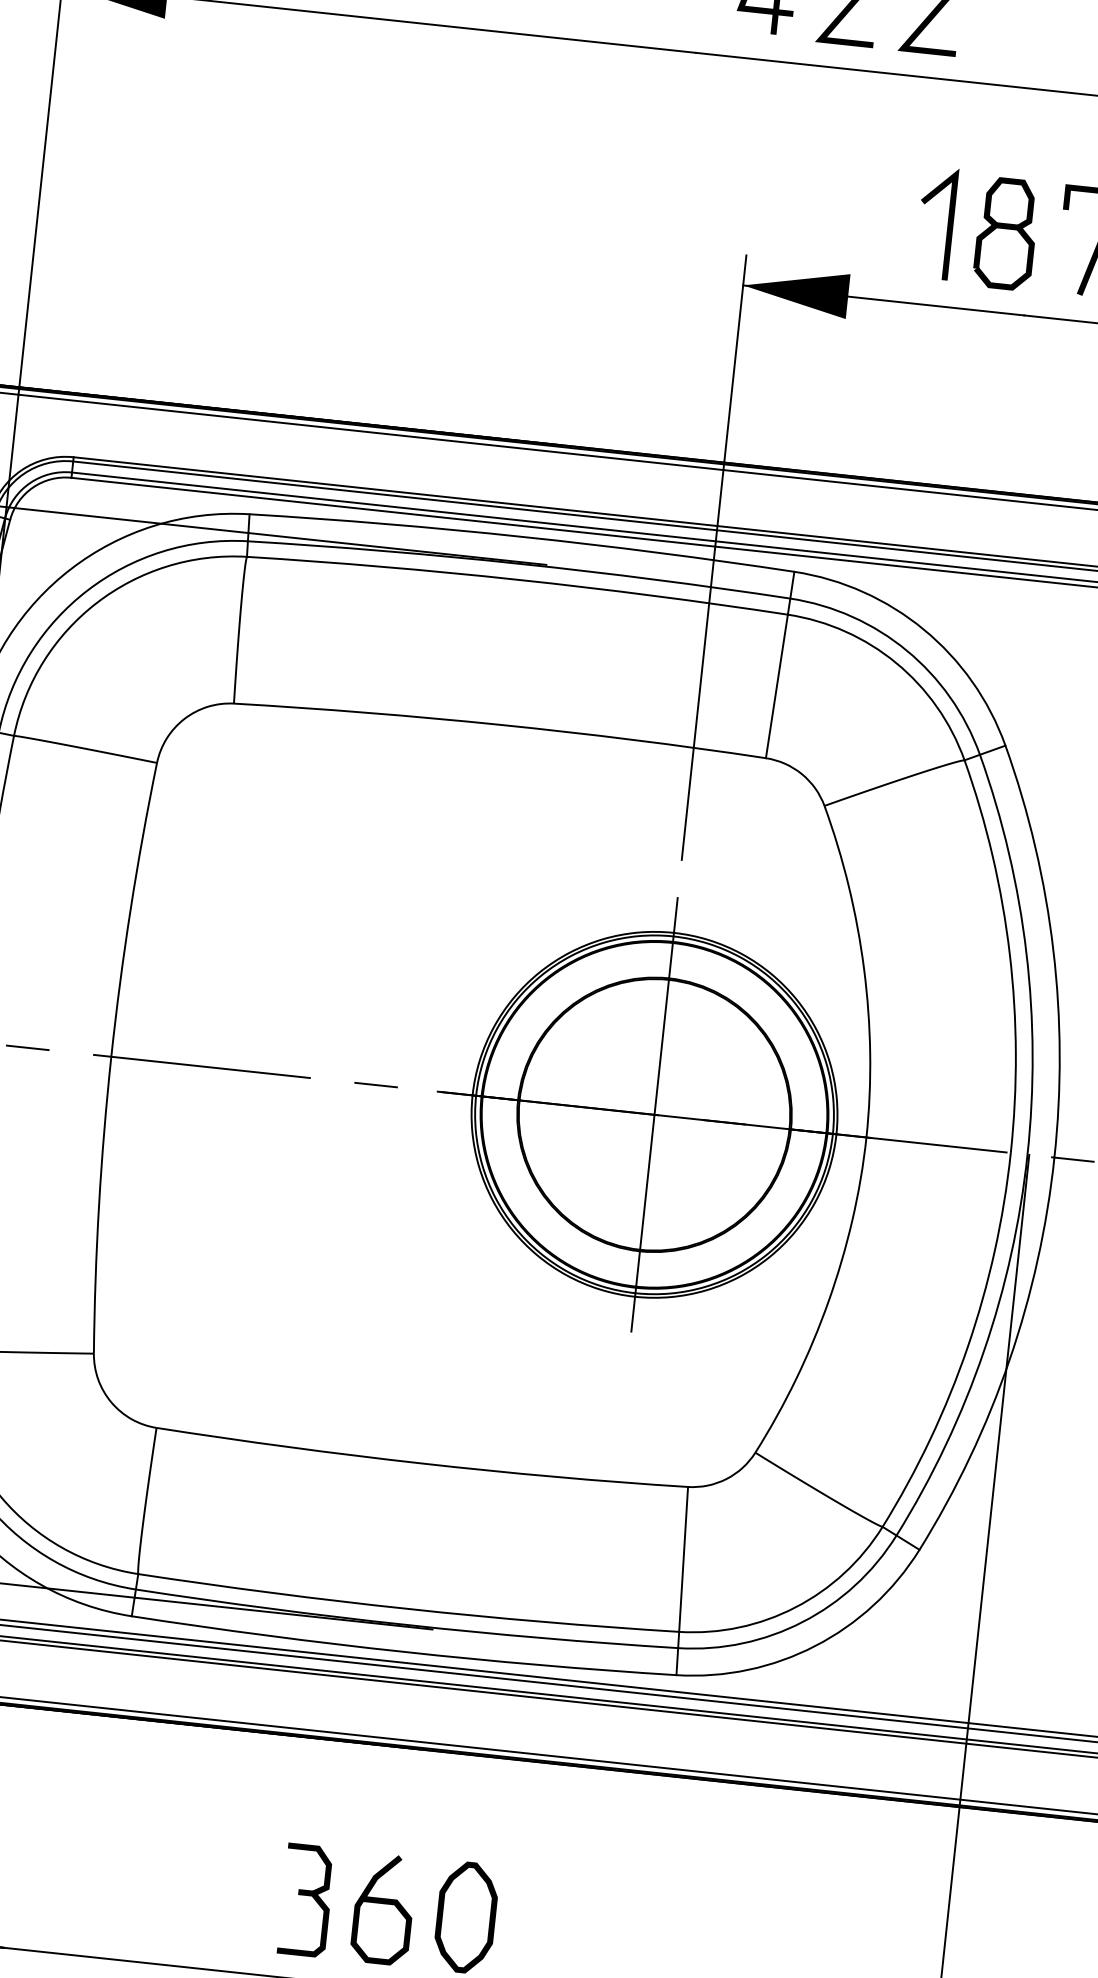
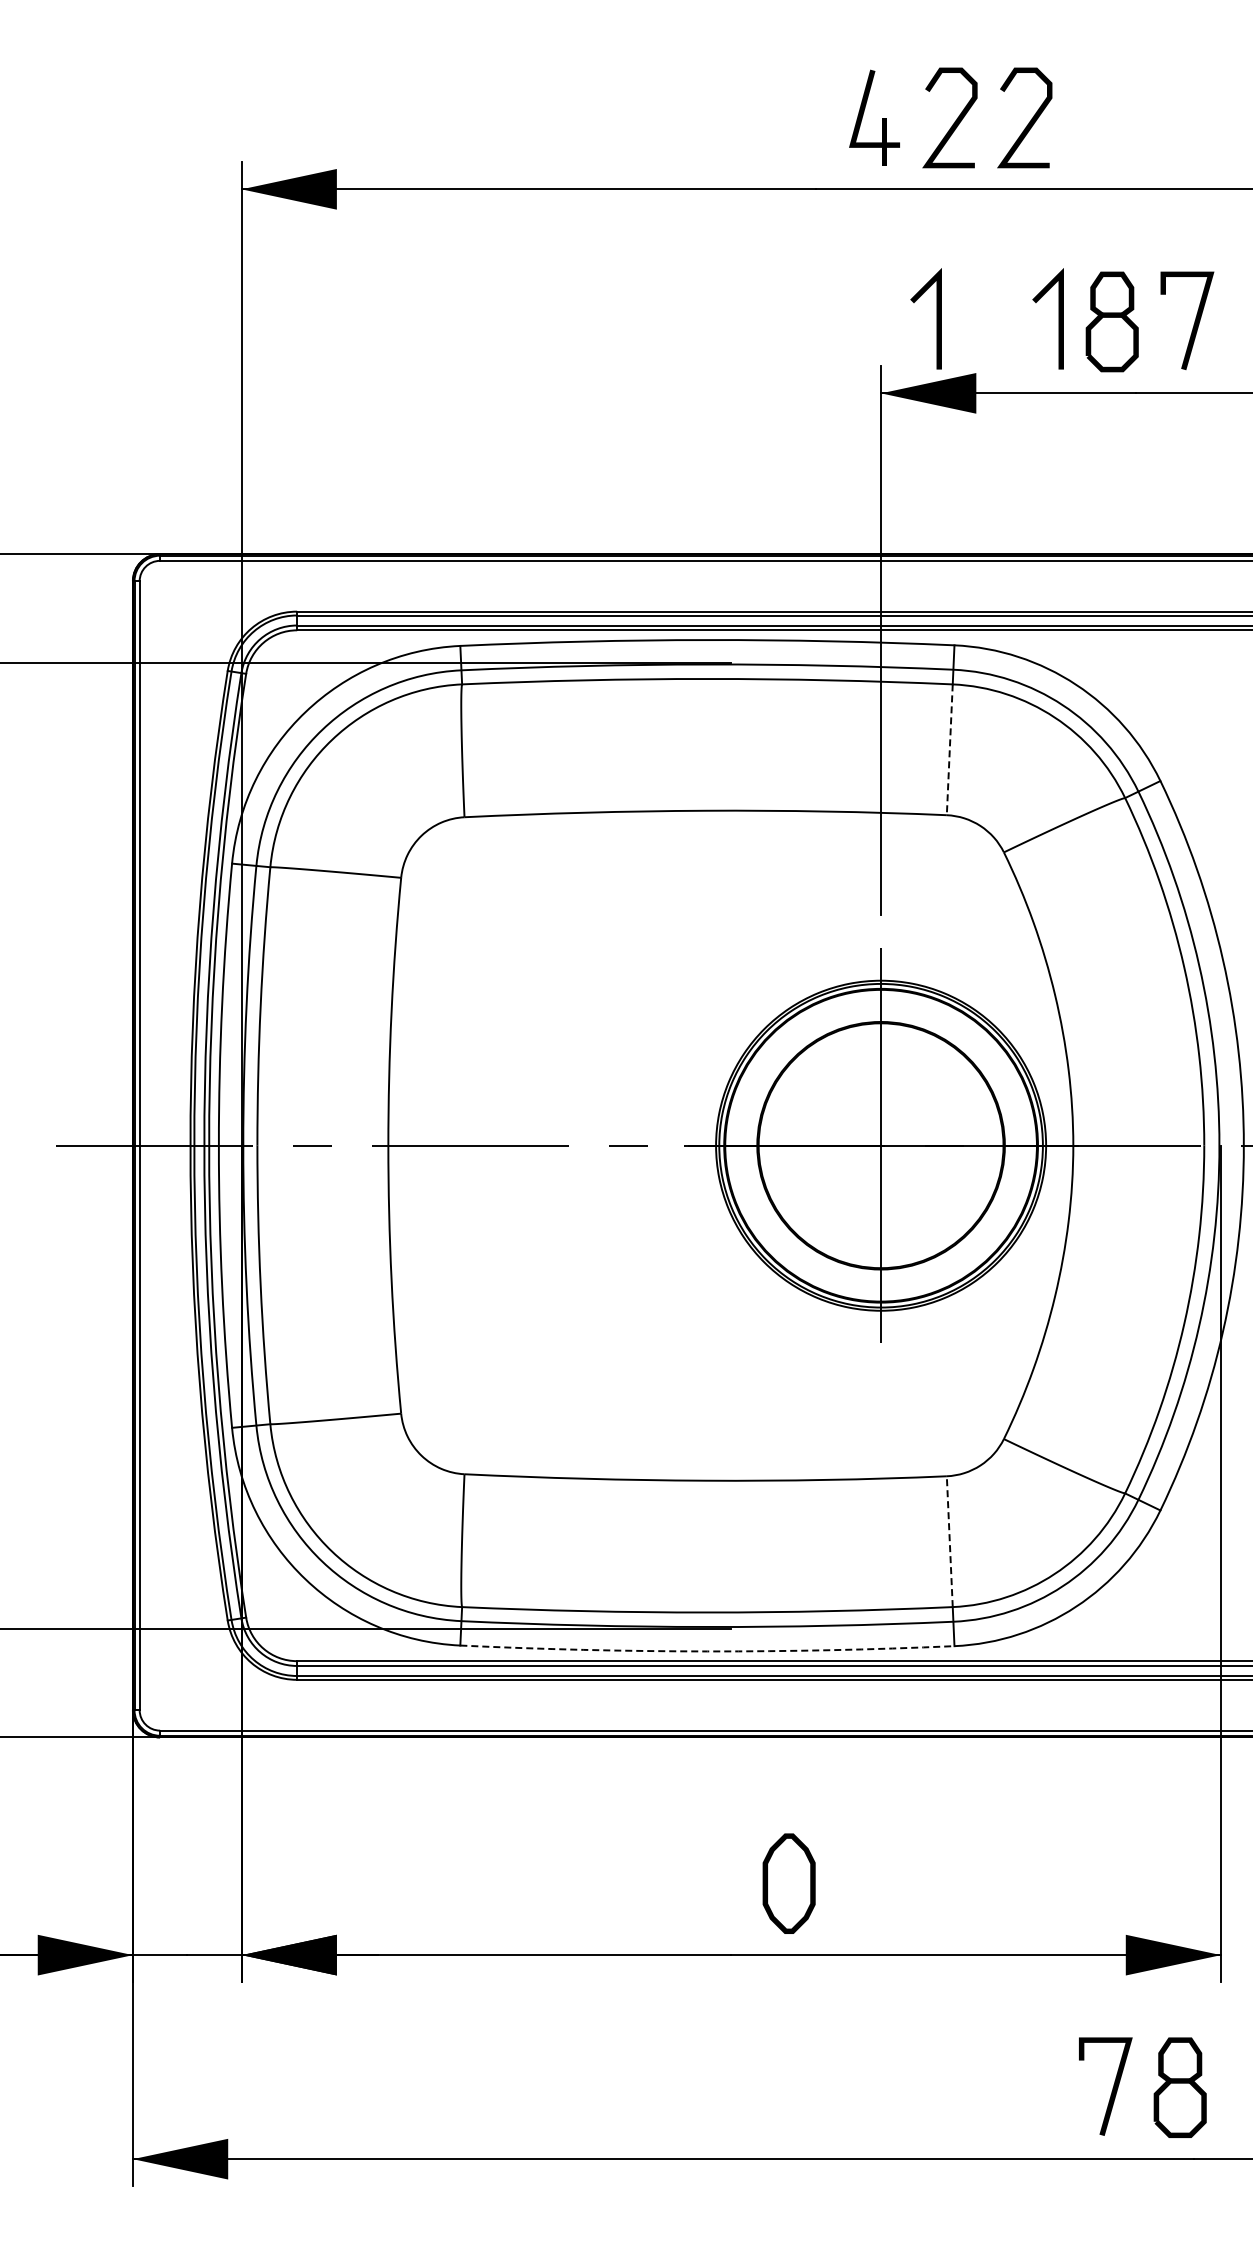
line: (813, 209) -> (936, 318), added
line: (776, 687) -> (949, 750), solid -> dashed
line: (683, 1559) -> (949, 1541), solid -> dashed
arc: (403, 1651) -> (707, 1651), solid -> dashed
part: (305, 1900) -> (643, 1883), removed
curve: (383, 1904) -> (713, 1879), removed

